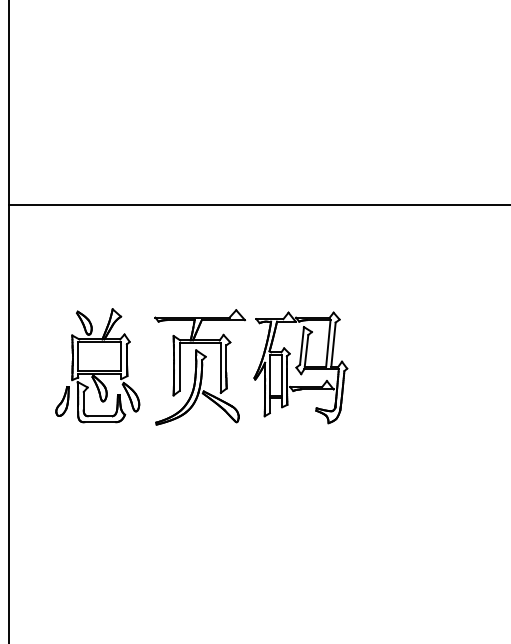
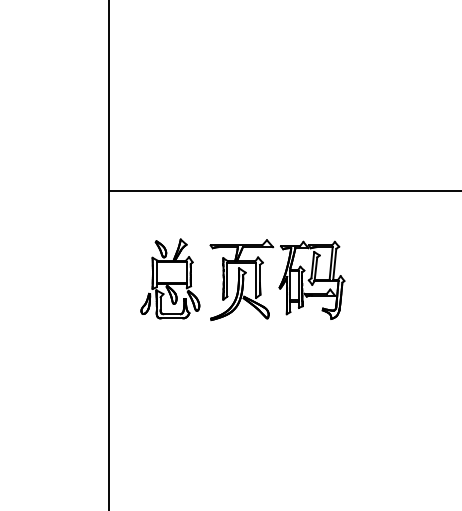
part: (201, 366) -> (242, 279), moved

